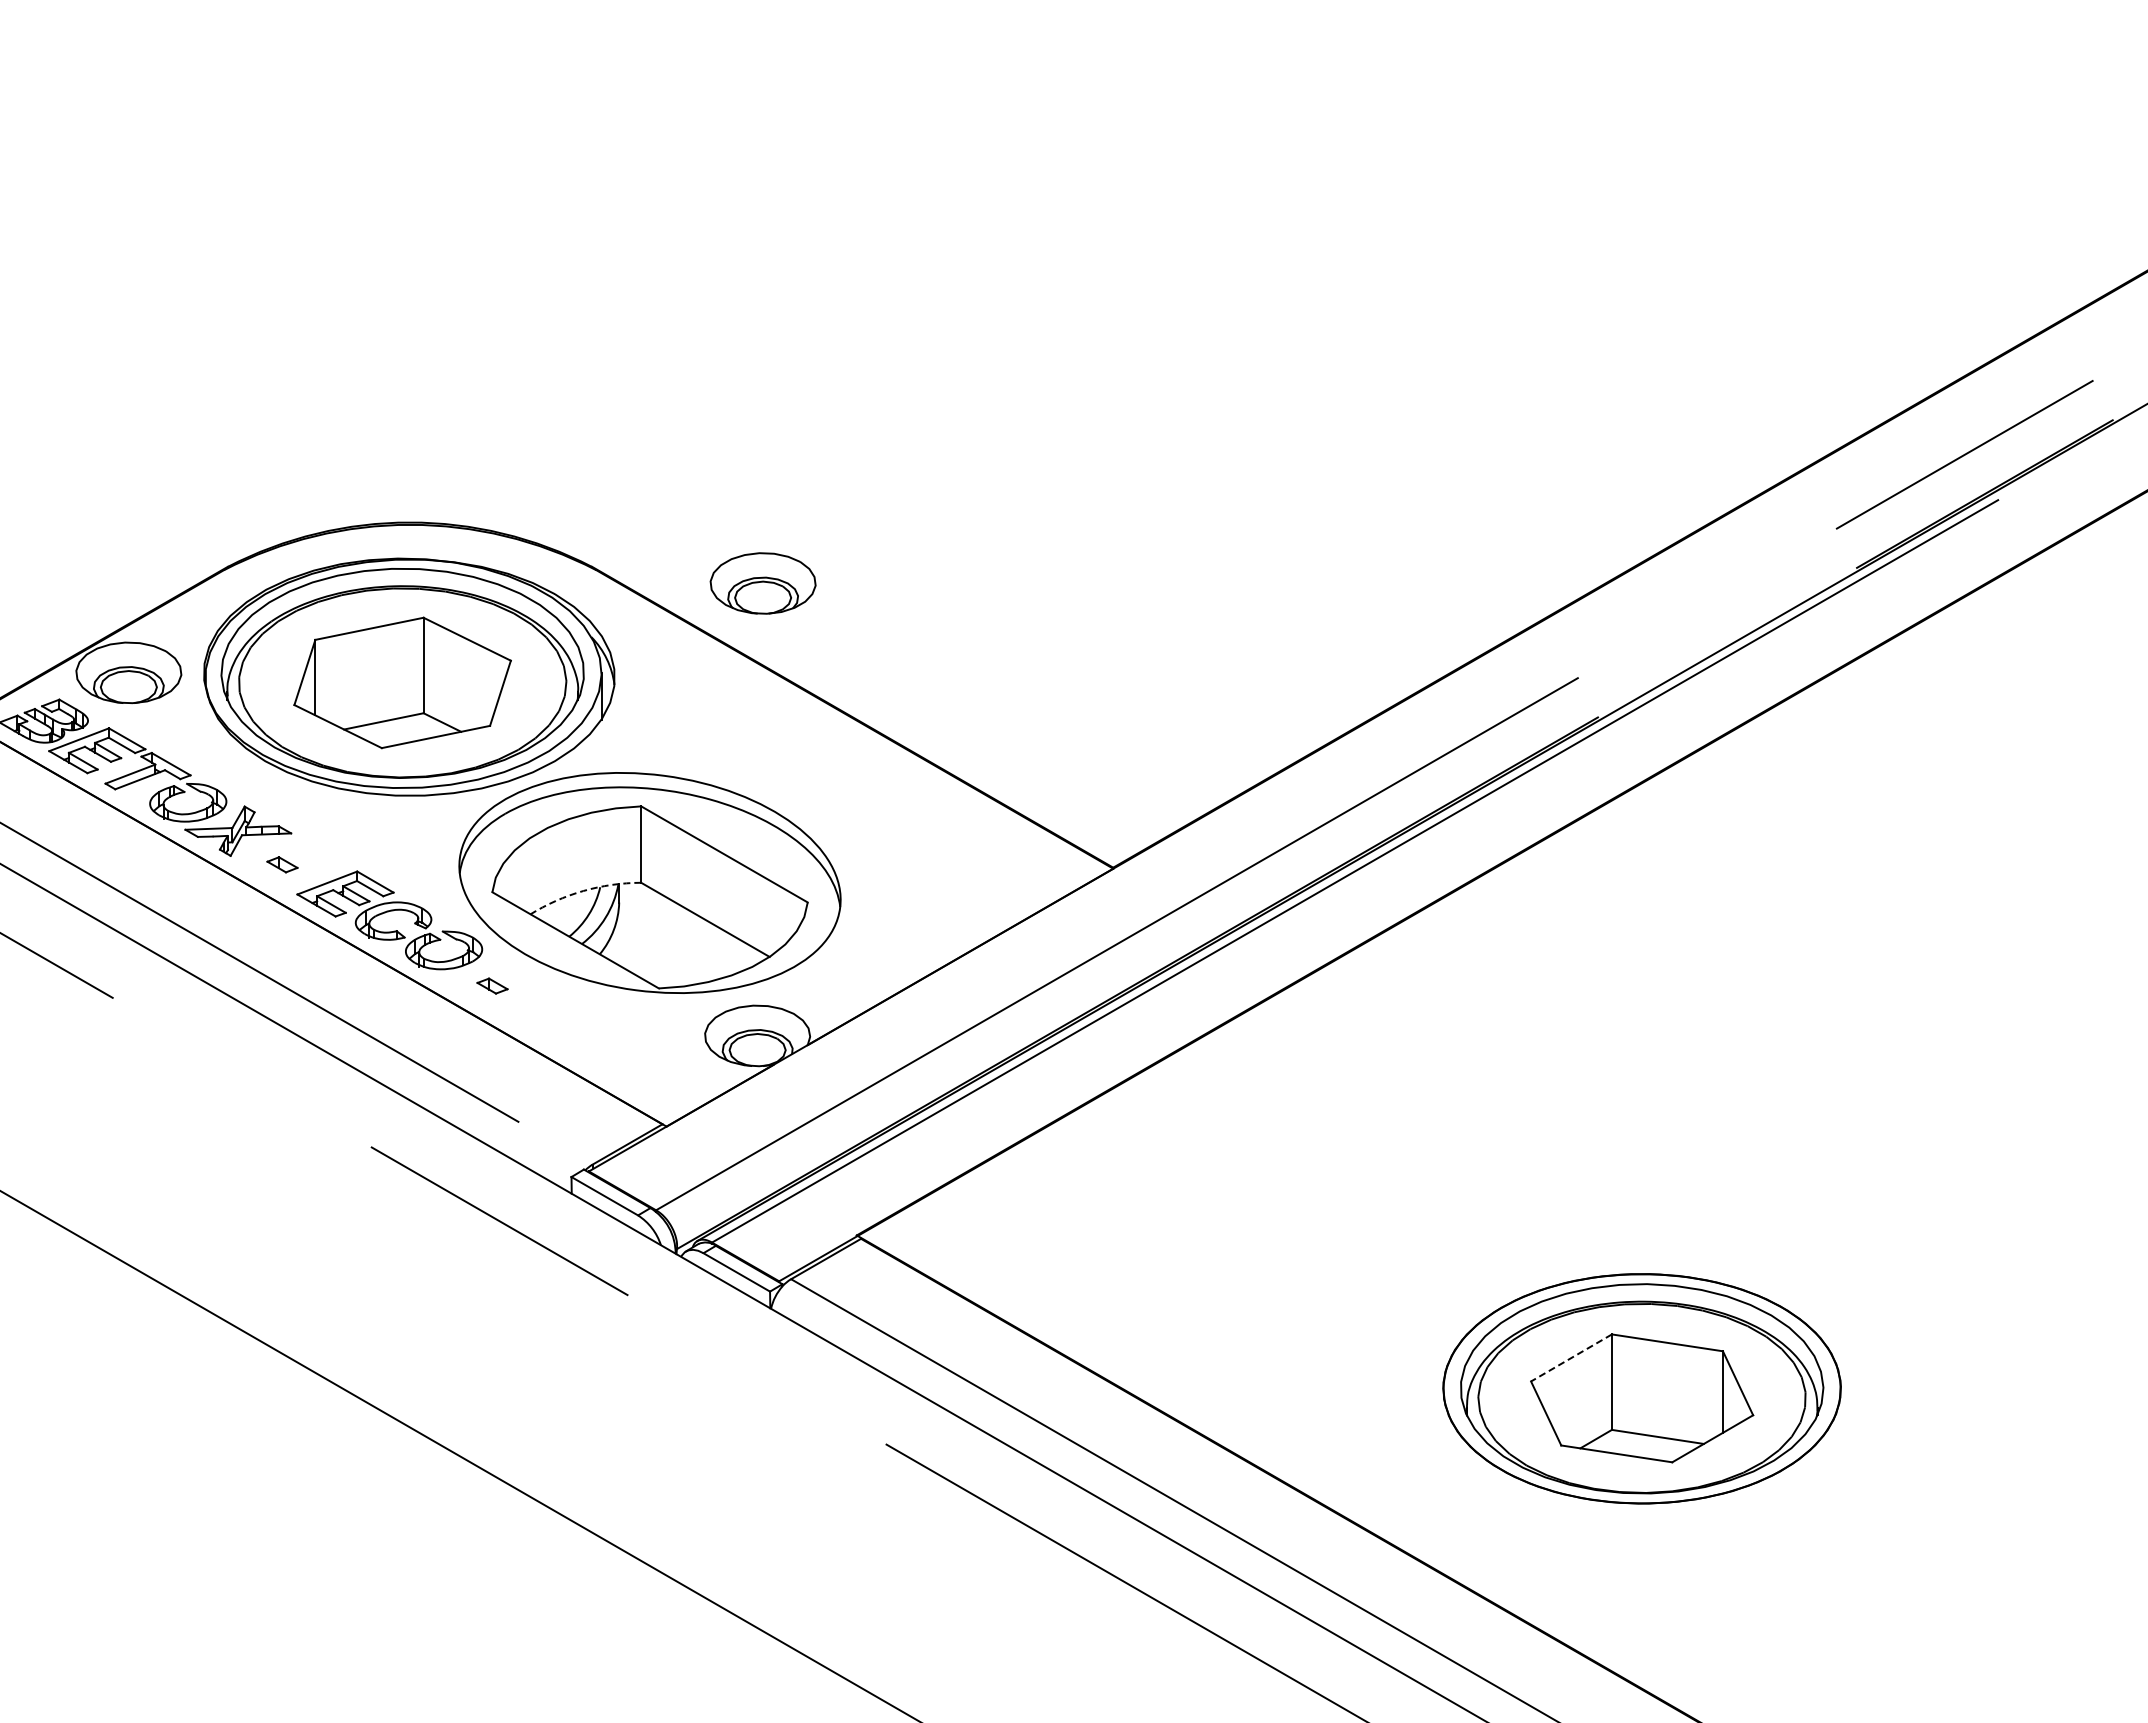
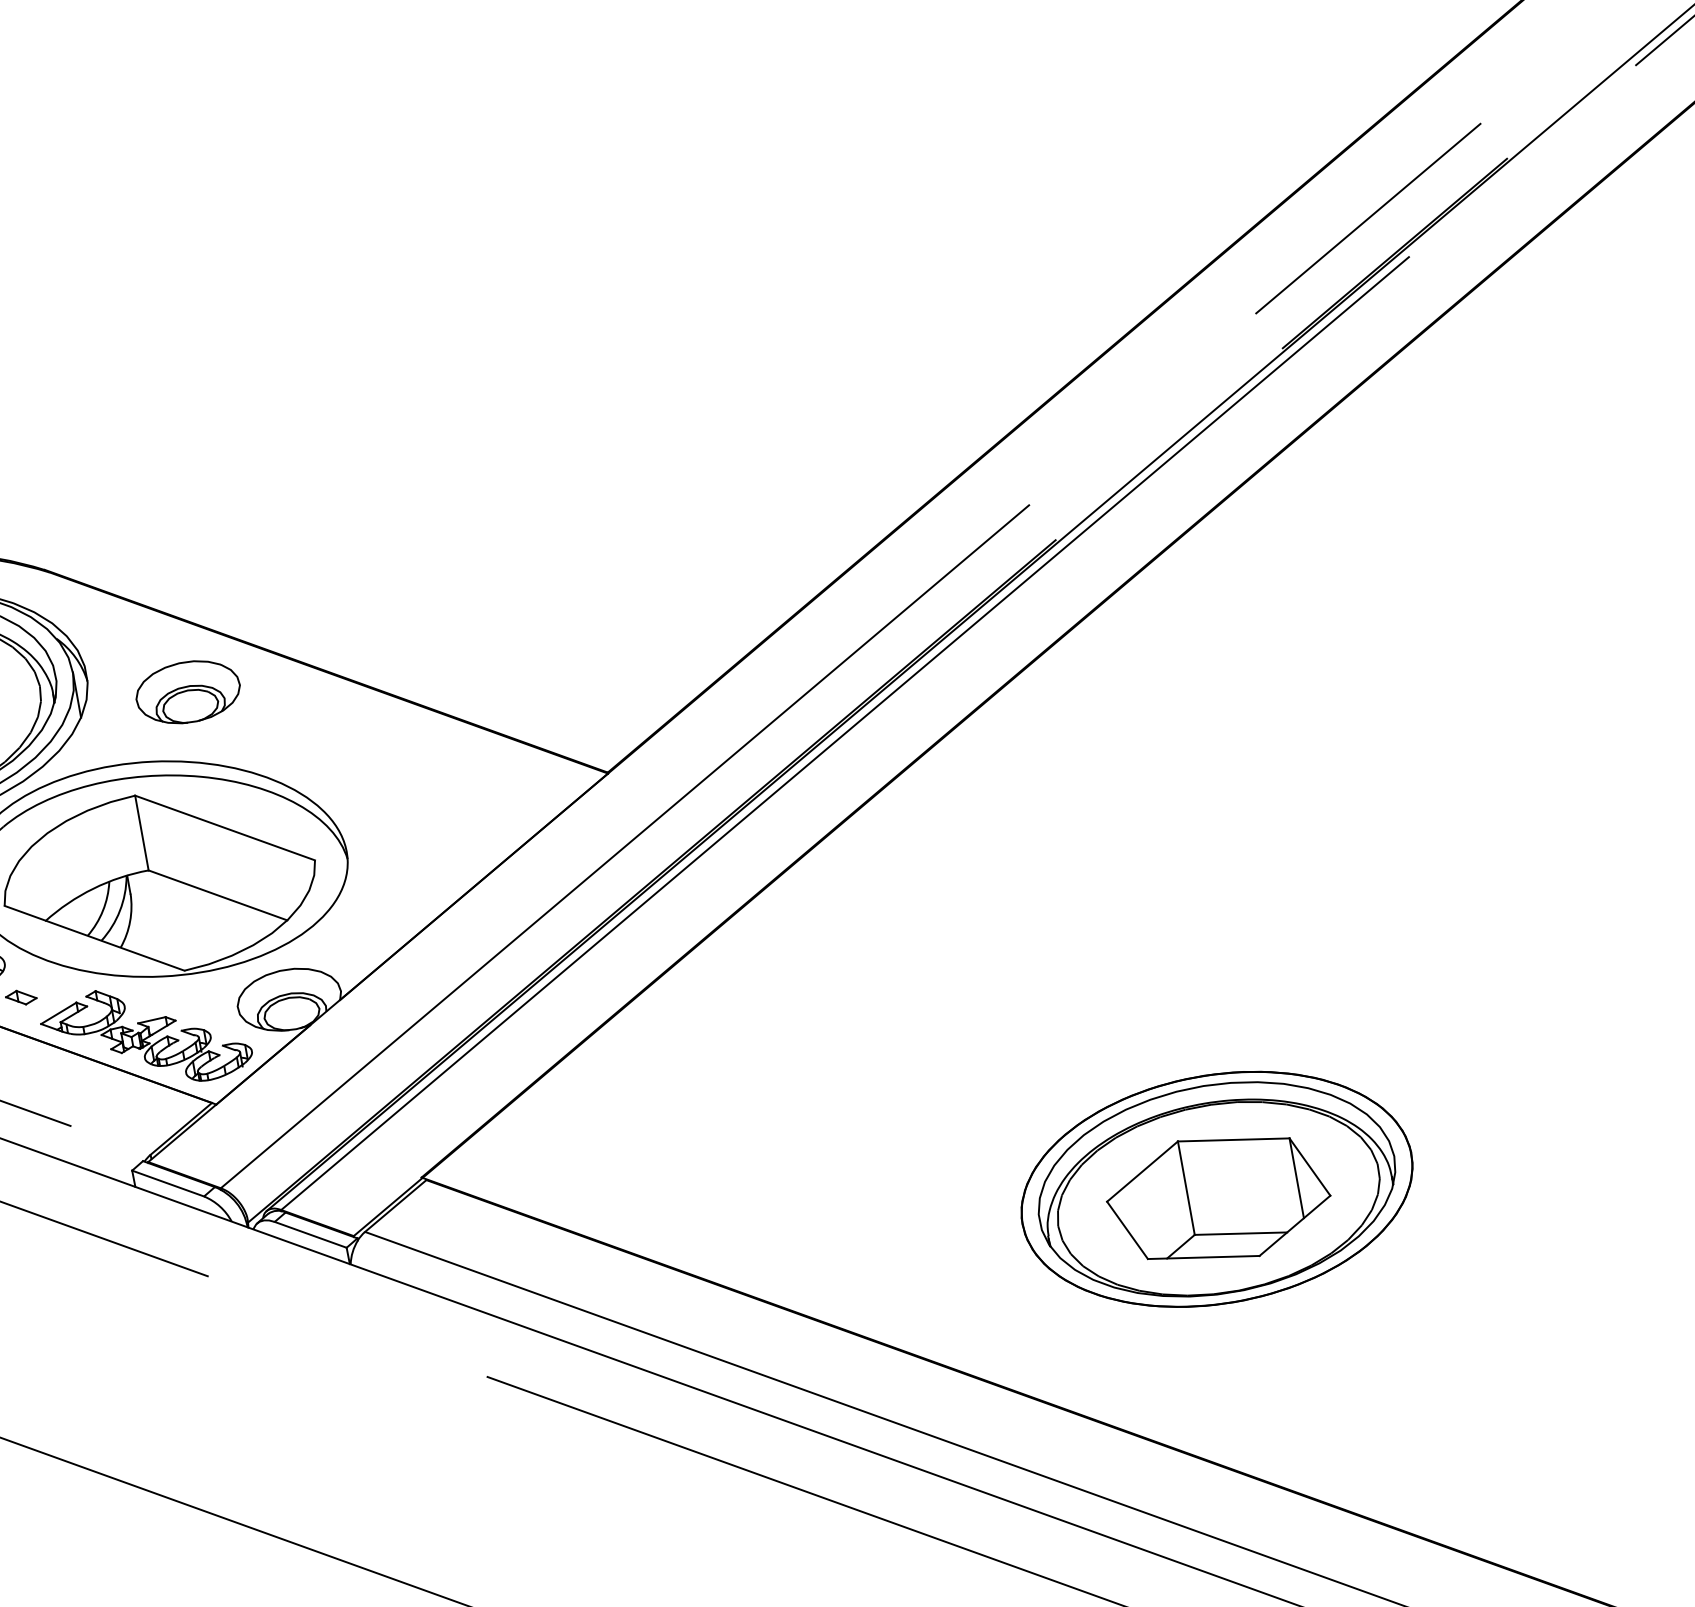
part: (762, 583) -> (187, 692), moved
arc: (583, 891) -> (93, 889), dashed -> solid
part: (609, 1046) -> (146, 1036), added
line: (1571, 1357) -> (1142, 1171), dashed -> solid

